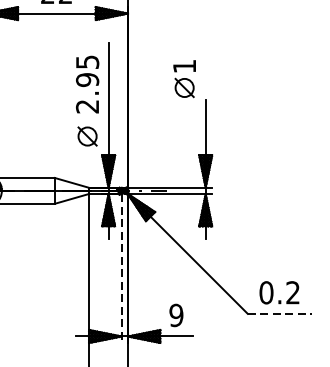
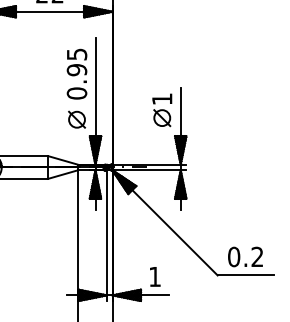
part: (184, 79) -> (162, 110), moved
text: (86, 106) -> (76, 93), 2.95 -> 0.95
line: (121, 269) -> (106, 236), dashed -> solid
line: (280, 313) -> (246, 275), dashed -> solid
text: (175, 315) -> (154, 276), 9 -> 1

